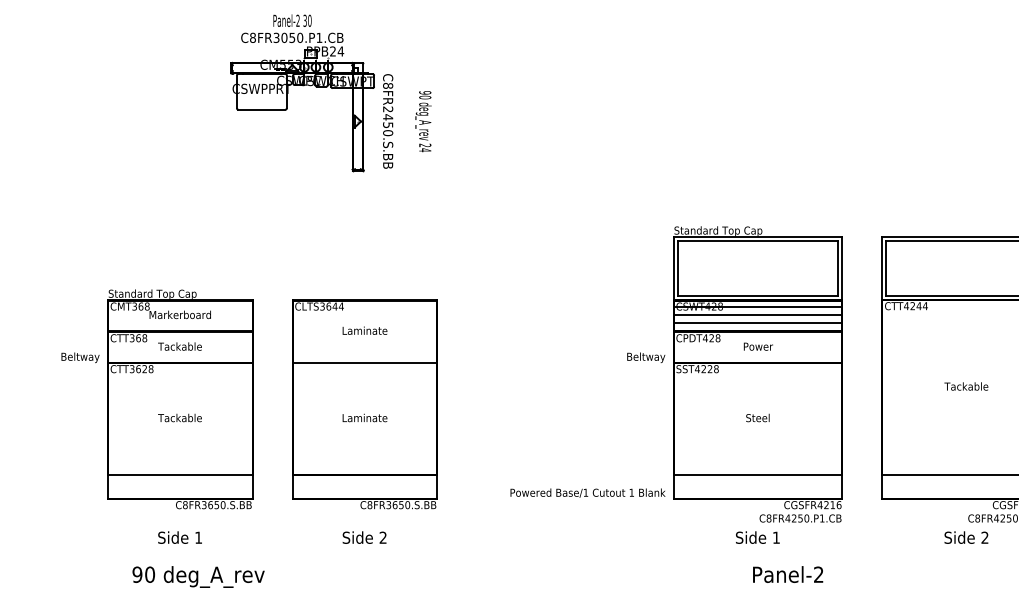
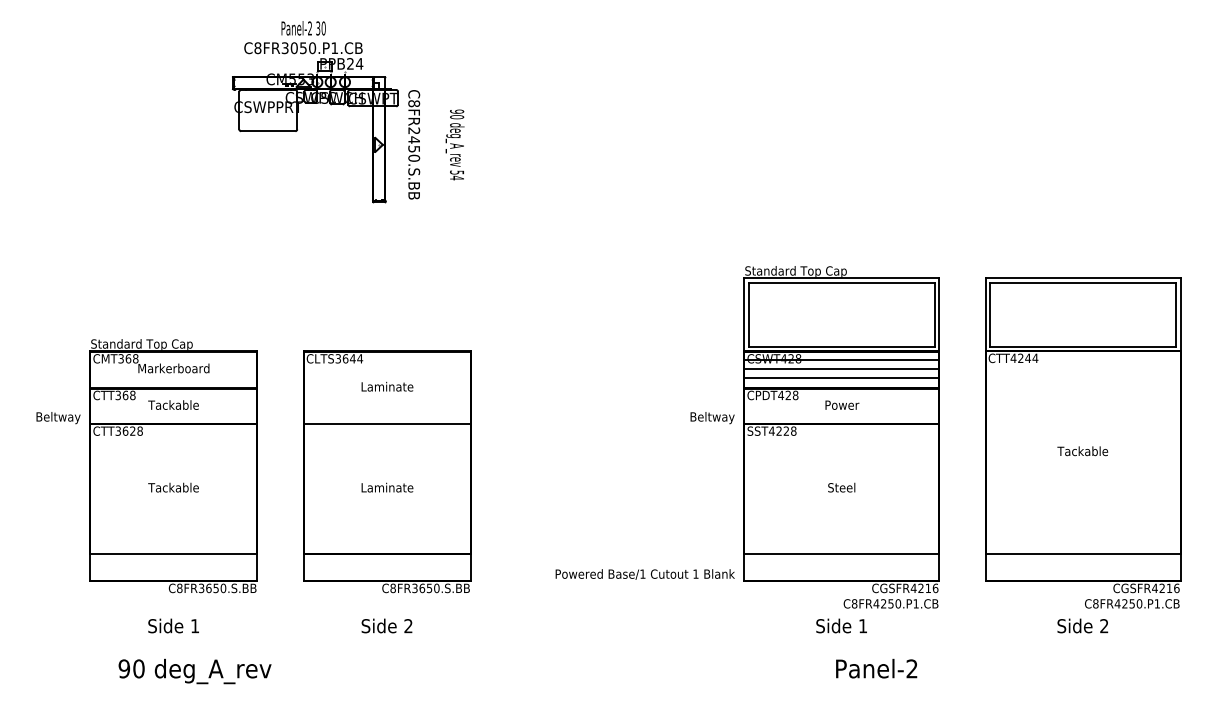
text: (425, 145) -> (457, 172), 24 -> 54

